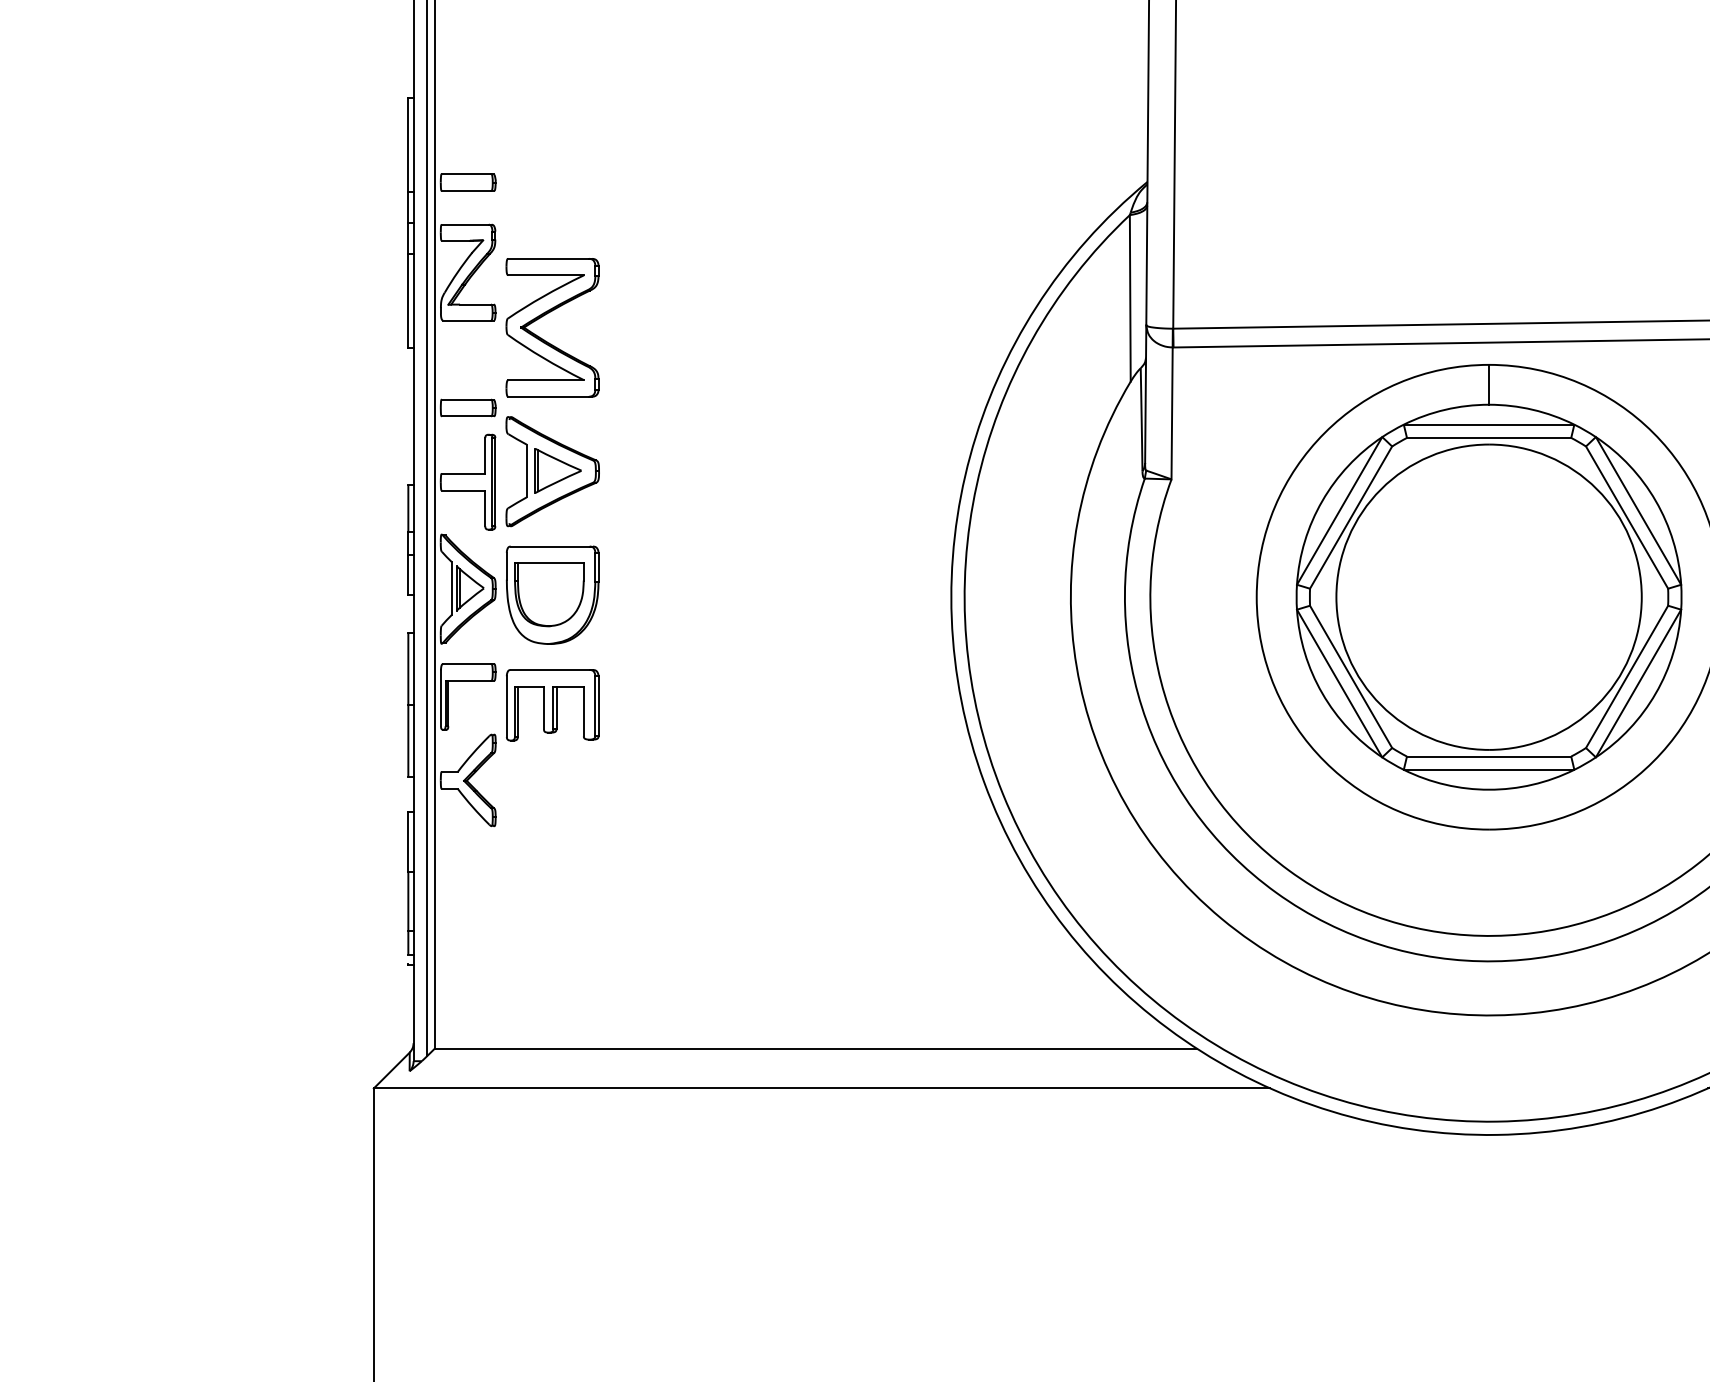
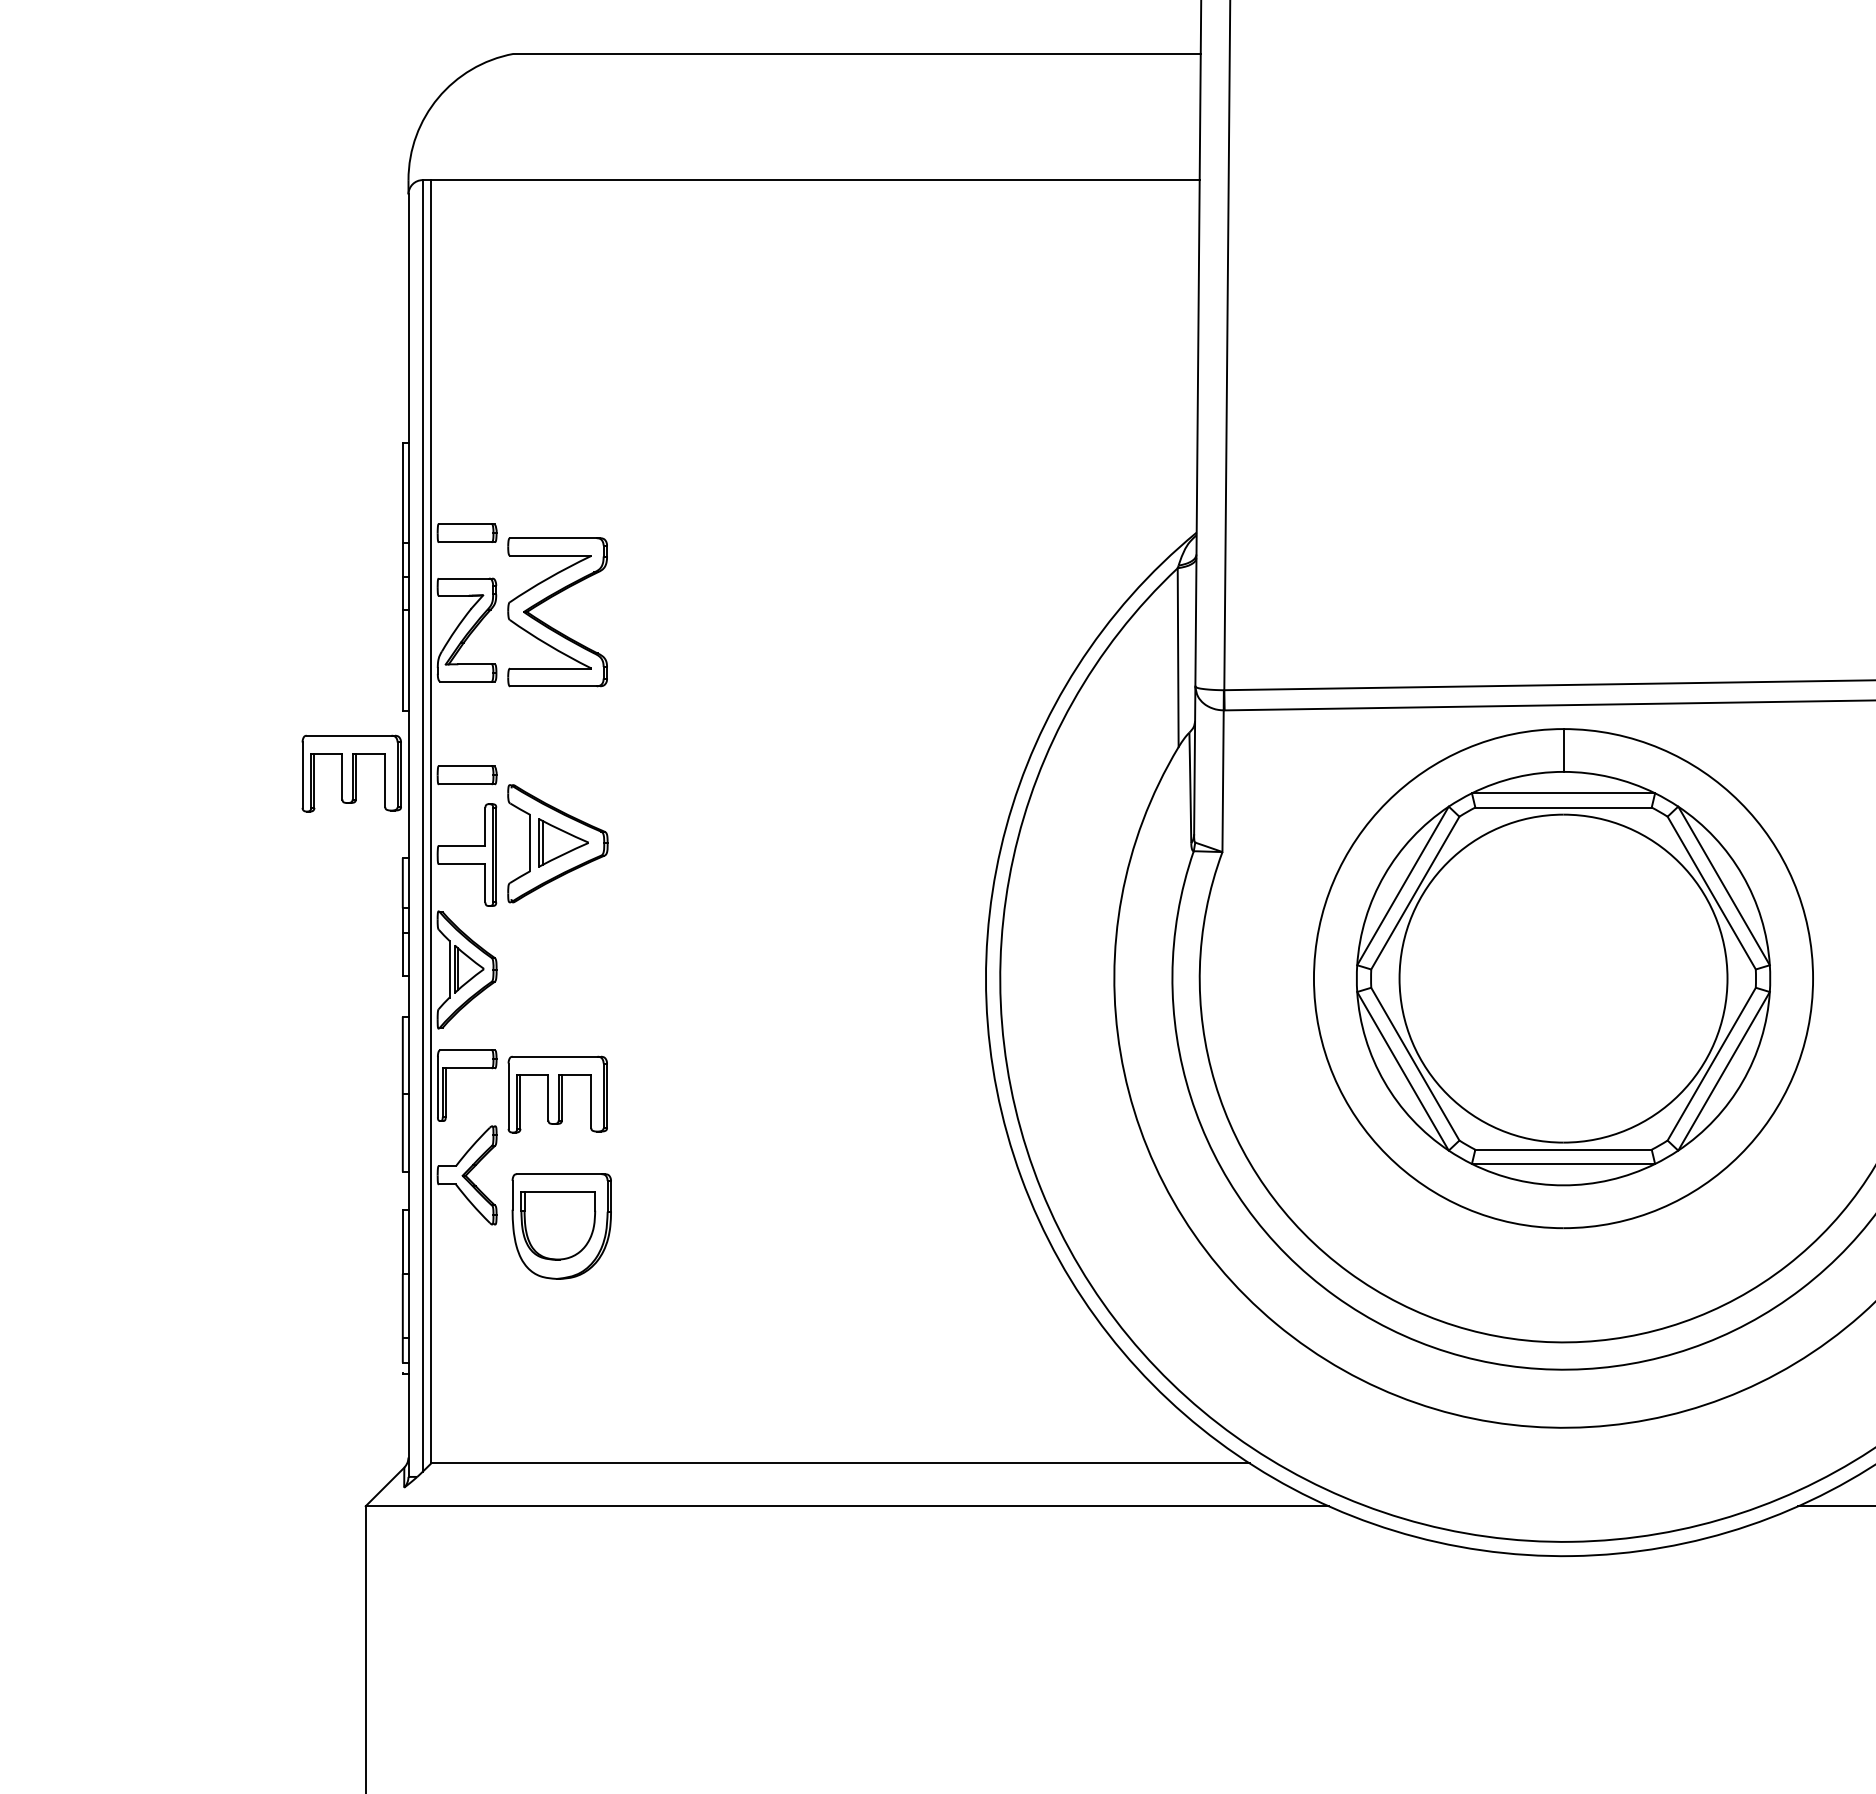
part: (543, 339) -> (548, 624), moved
part: (360, 406) -> (351, 773), added
part: (552, 595) -> (561, 1226), moved

